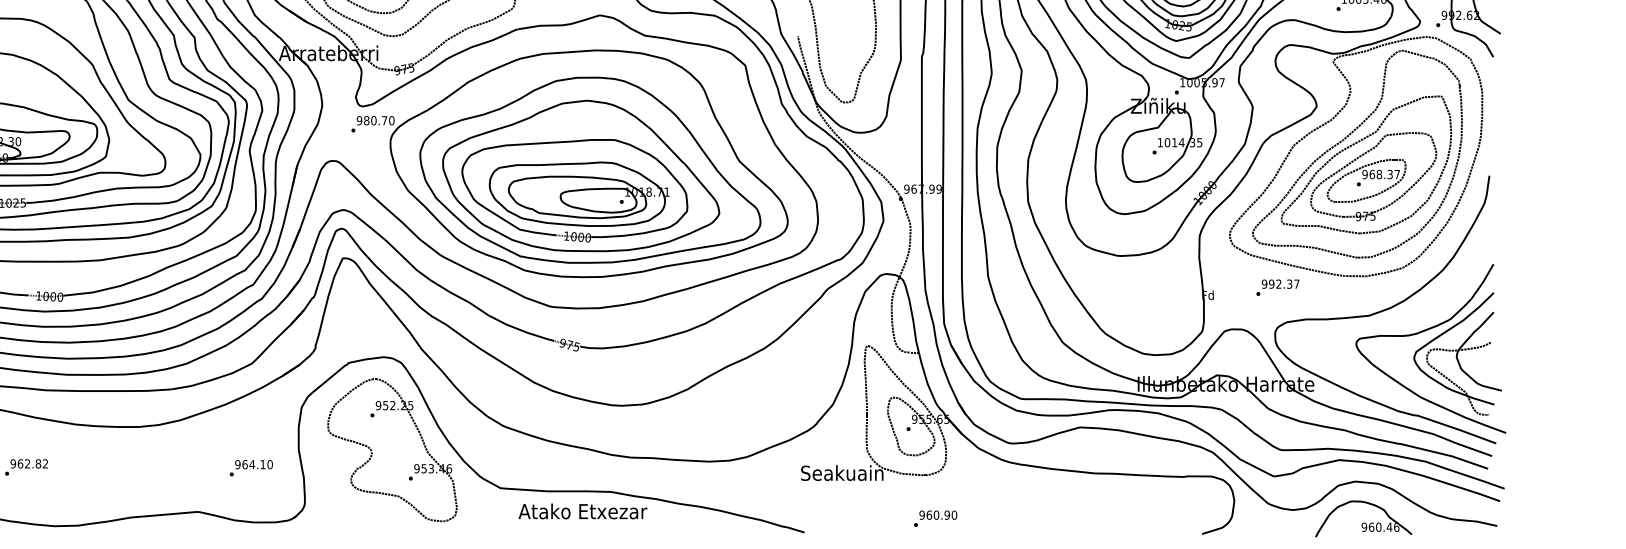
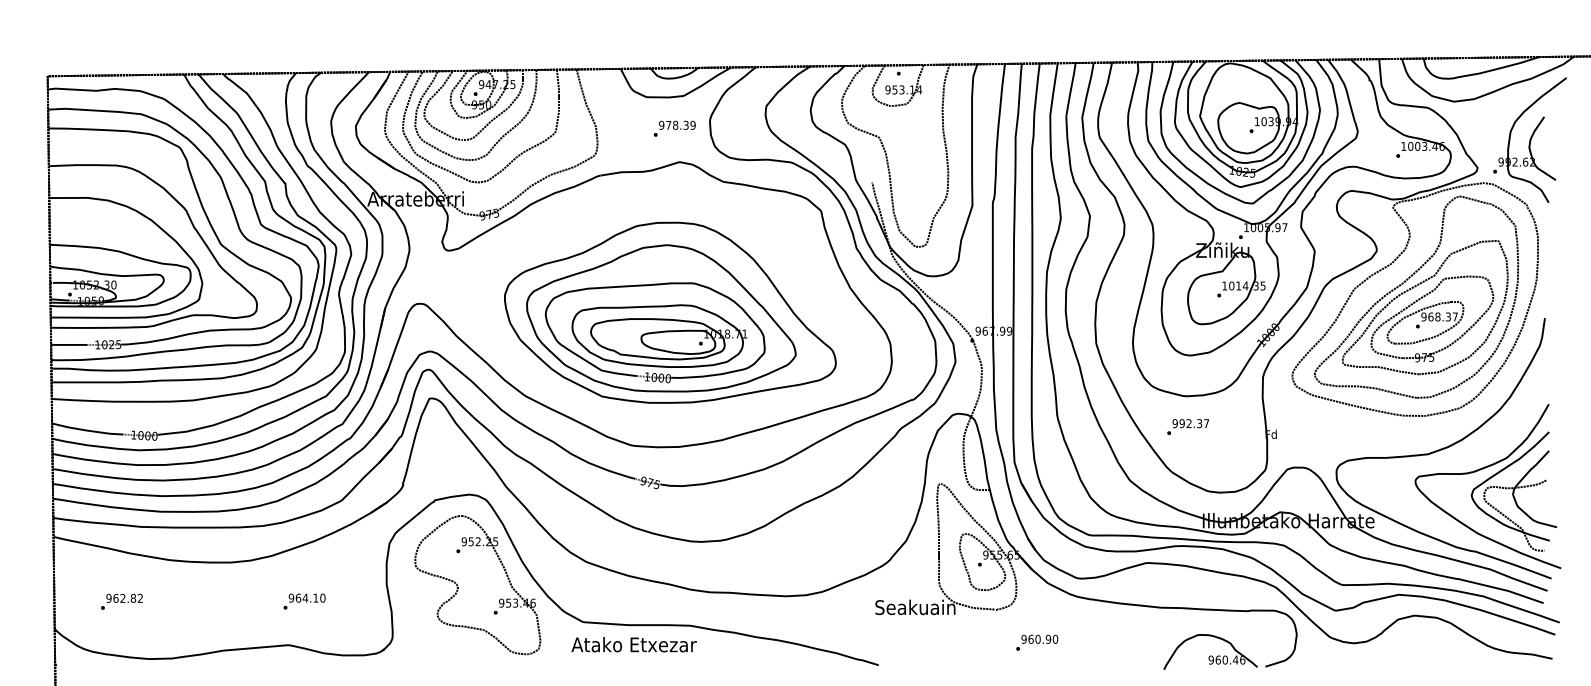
part: (569, 163) -> (650, 306), removed
text: (1278, 287) -> (1188, 426), moved
text: (251, 468) -> (304, 601), moved
text: (582, 511) -> (633, 644), moved
text: (935, 518) -> (1037, 642), moved
part: (1363, 518) -> (1210, 651), moved

